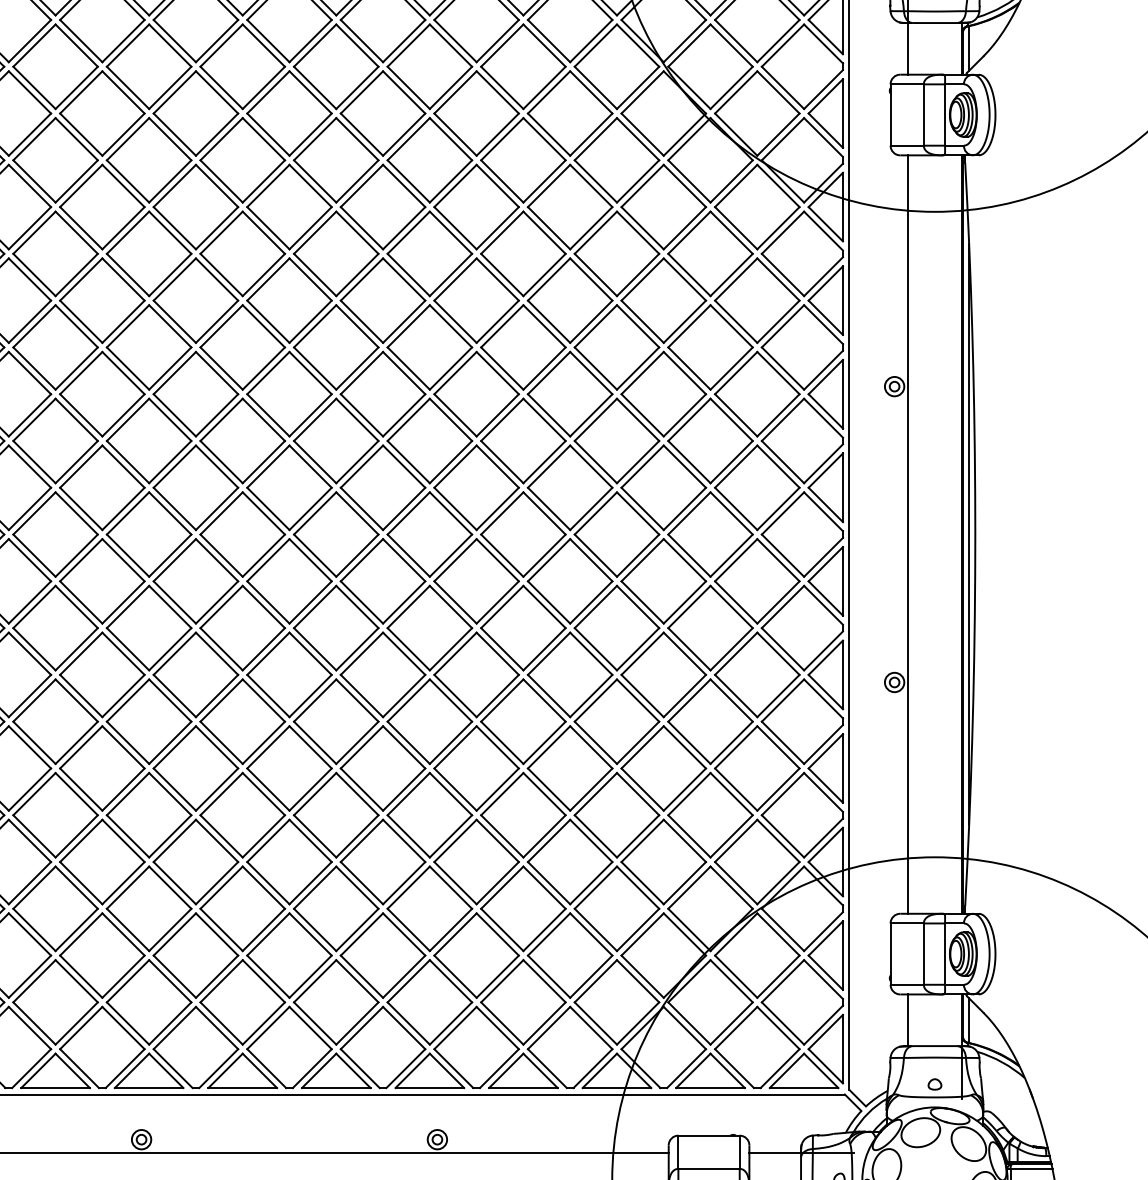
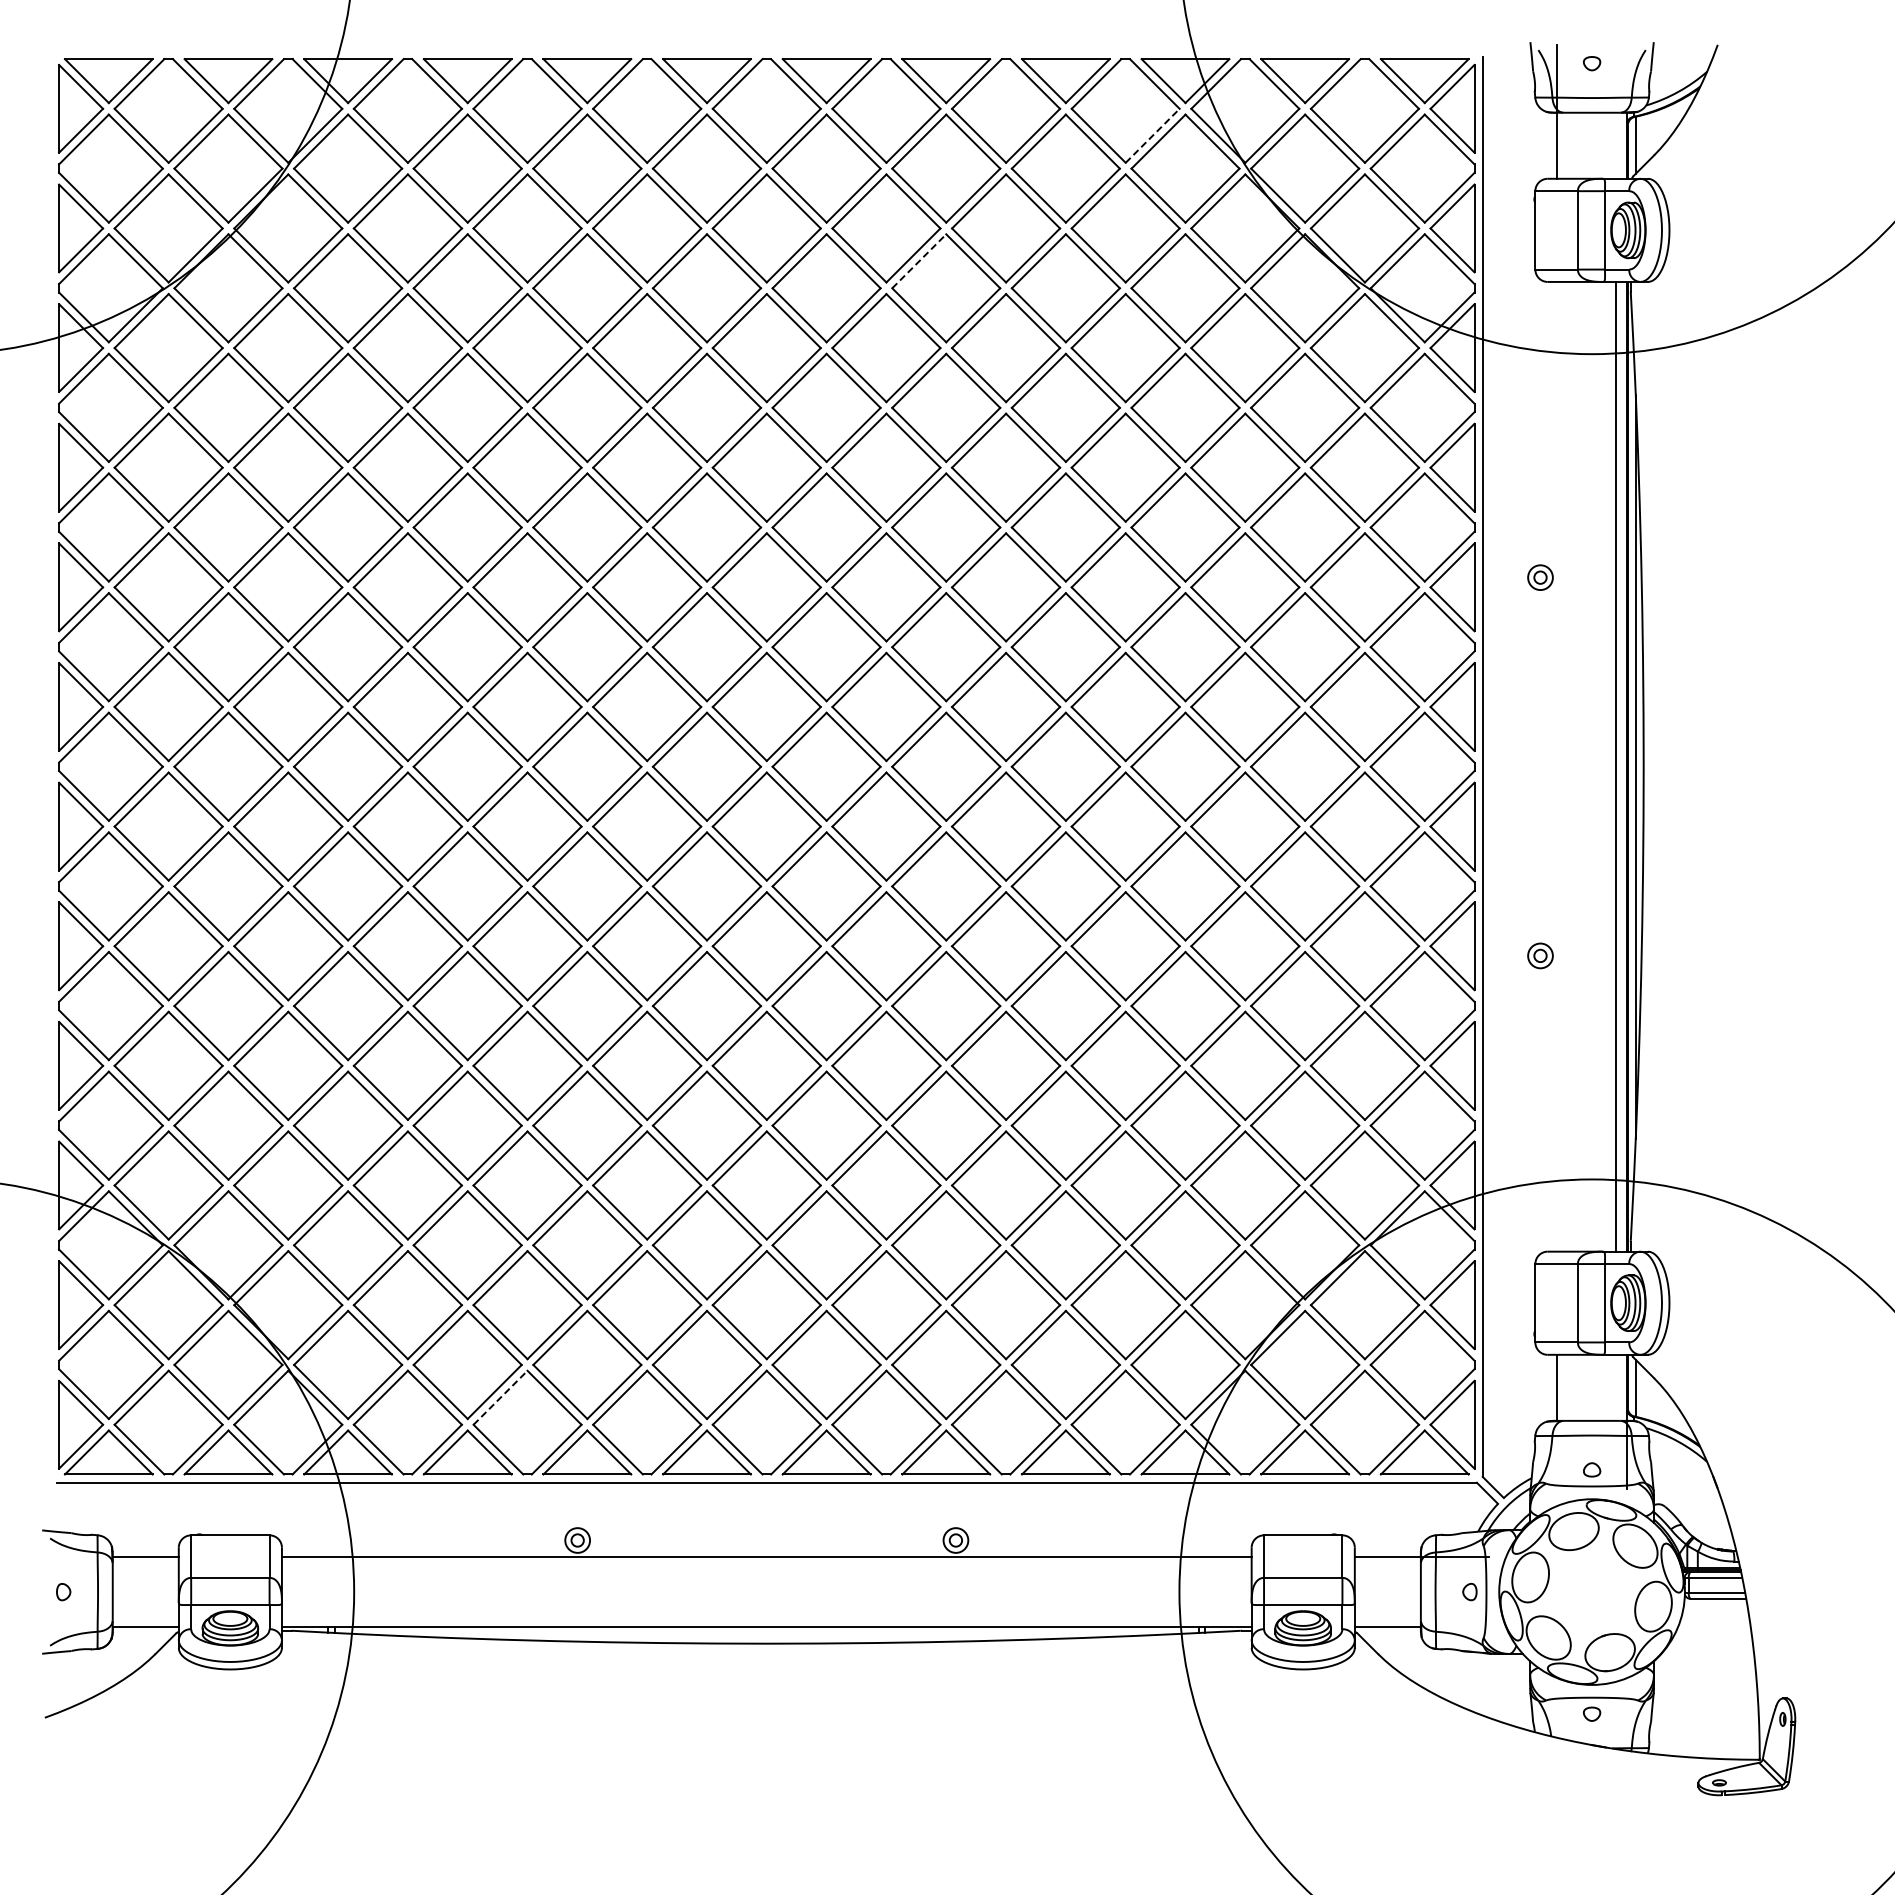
line: (591, 40) -> (1153, 135), solid -> dashed
line: (408, 138) -> (919, 260), solid -> dashed
line: (907, 534) -> (1616, 766), moved
line: (81, 1027) -> (500, 1397), solid -> dashed

